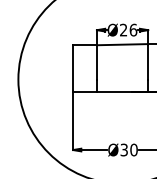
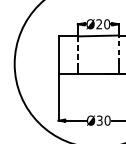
text: (133, 29) -> (107, 23), Ø26 -> Ø20
line: (148, 61) -> (119, 49), solid -> dashed
line: (96, 62) -> (77, 50), solid -> dashed

